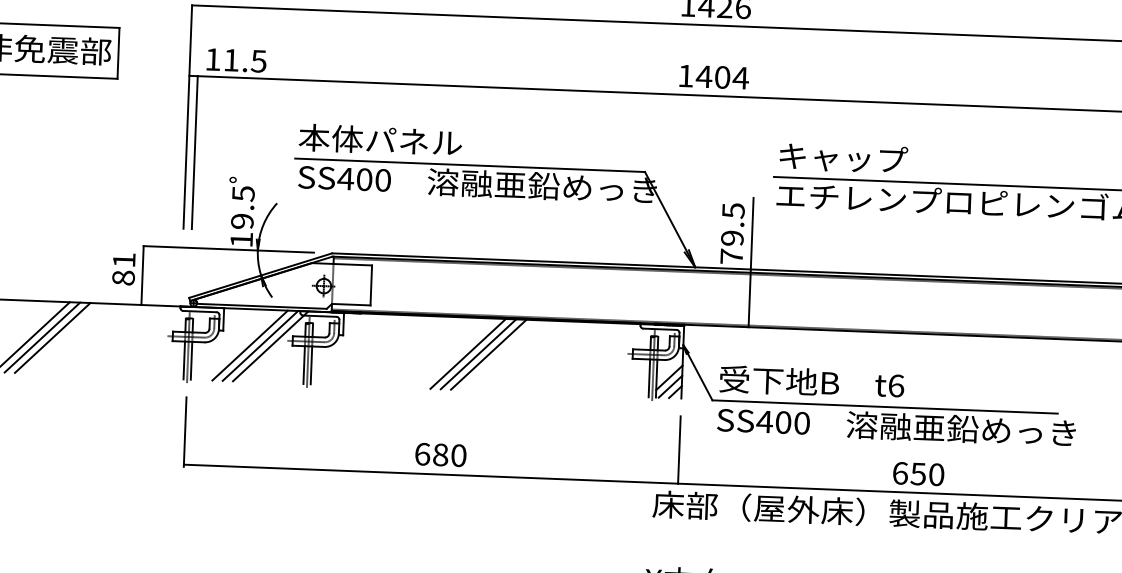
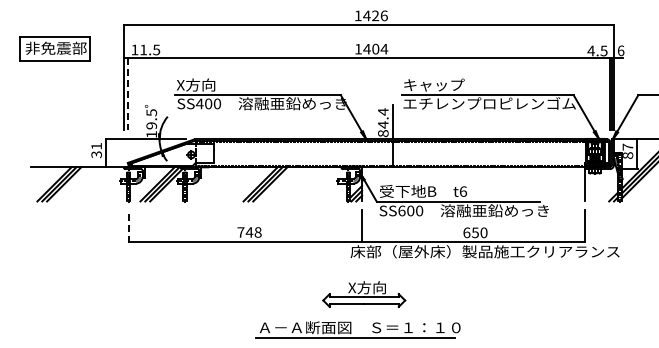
text: (378, 139) -> (214, 84), 本体パネル -> X方向
line: (195, 153) -> (128, 94), solid -> dashed
text: (732, 233) -> (383, 122), 79.5 -> 84.4
text: (123, 277) -> (96, 154), 81 -> 31
text: (763, 420) -> (401, 210), SS400 -> SS600
line: (185, 430) -> (128, 225), solid -> dashed
text: (440, 454) -> (249, 232), 680 -> 748

